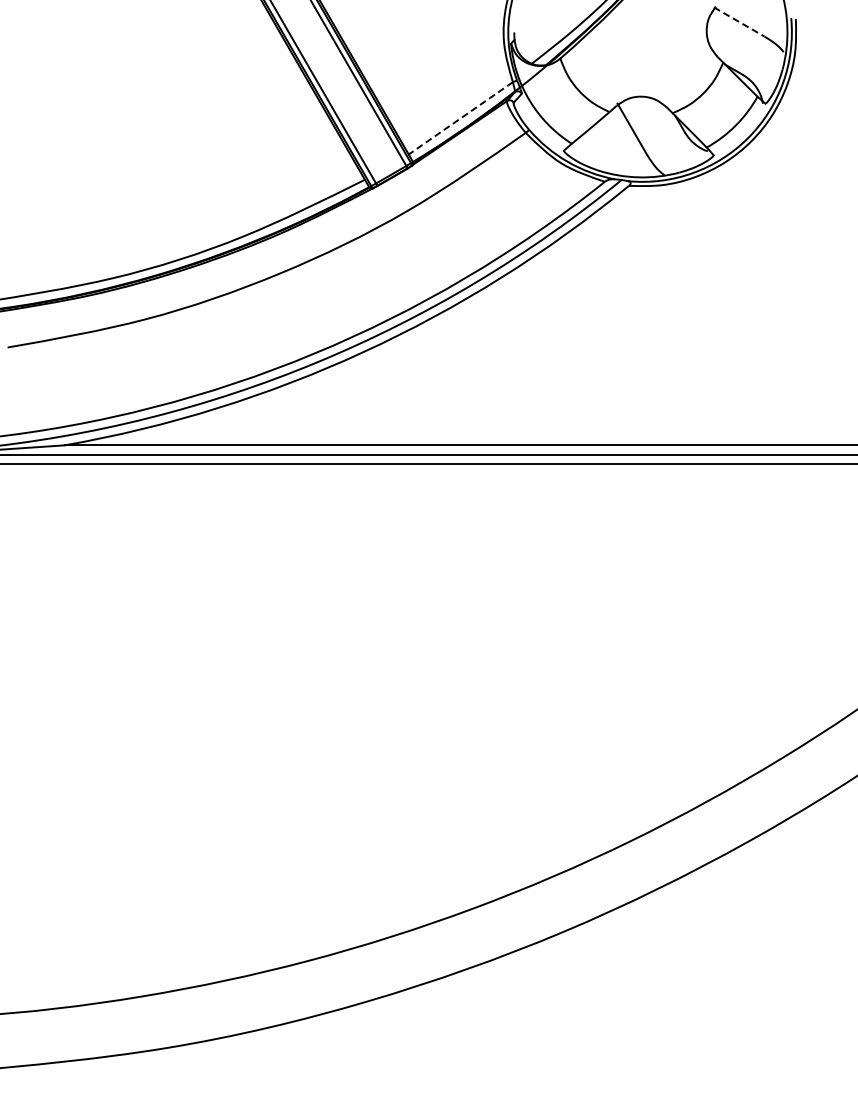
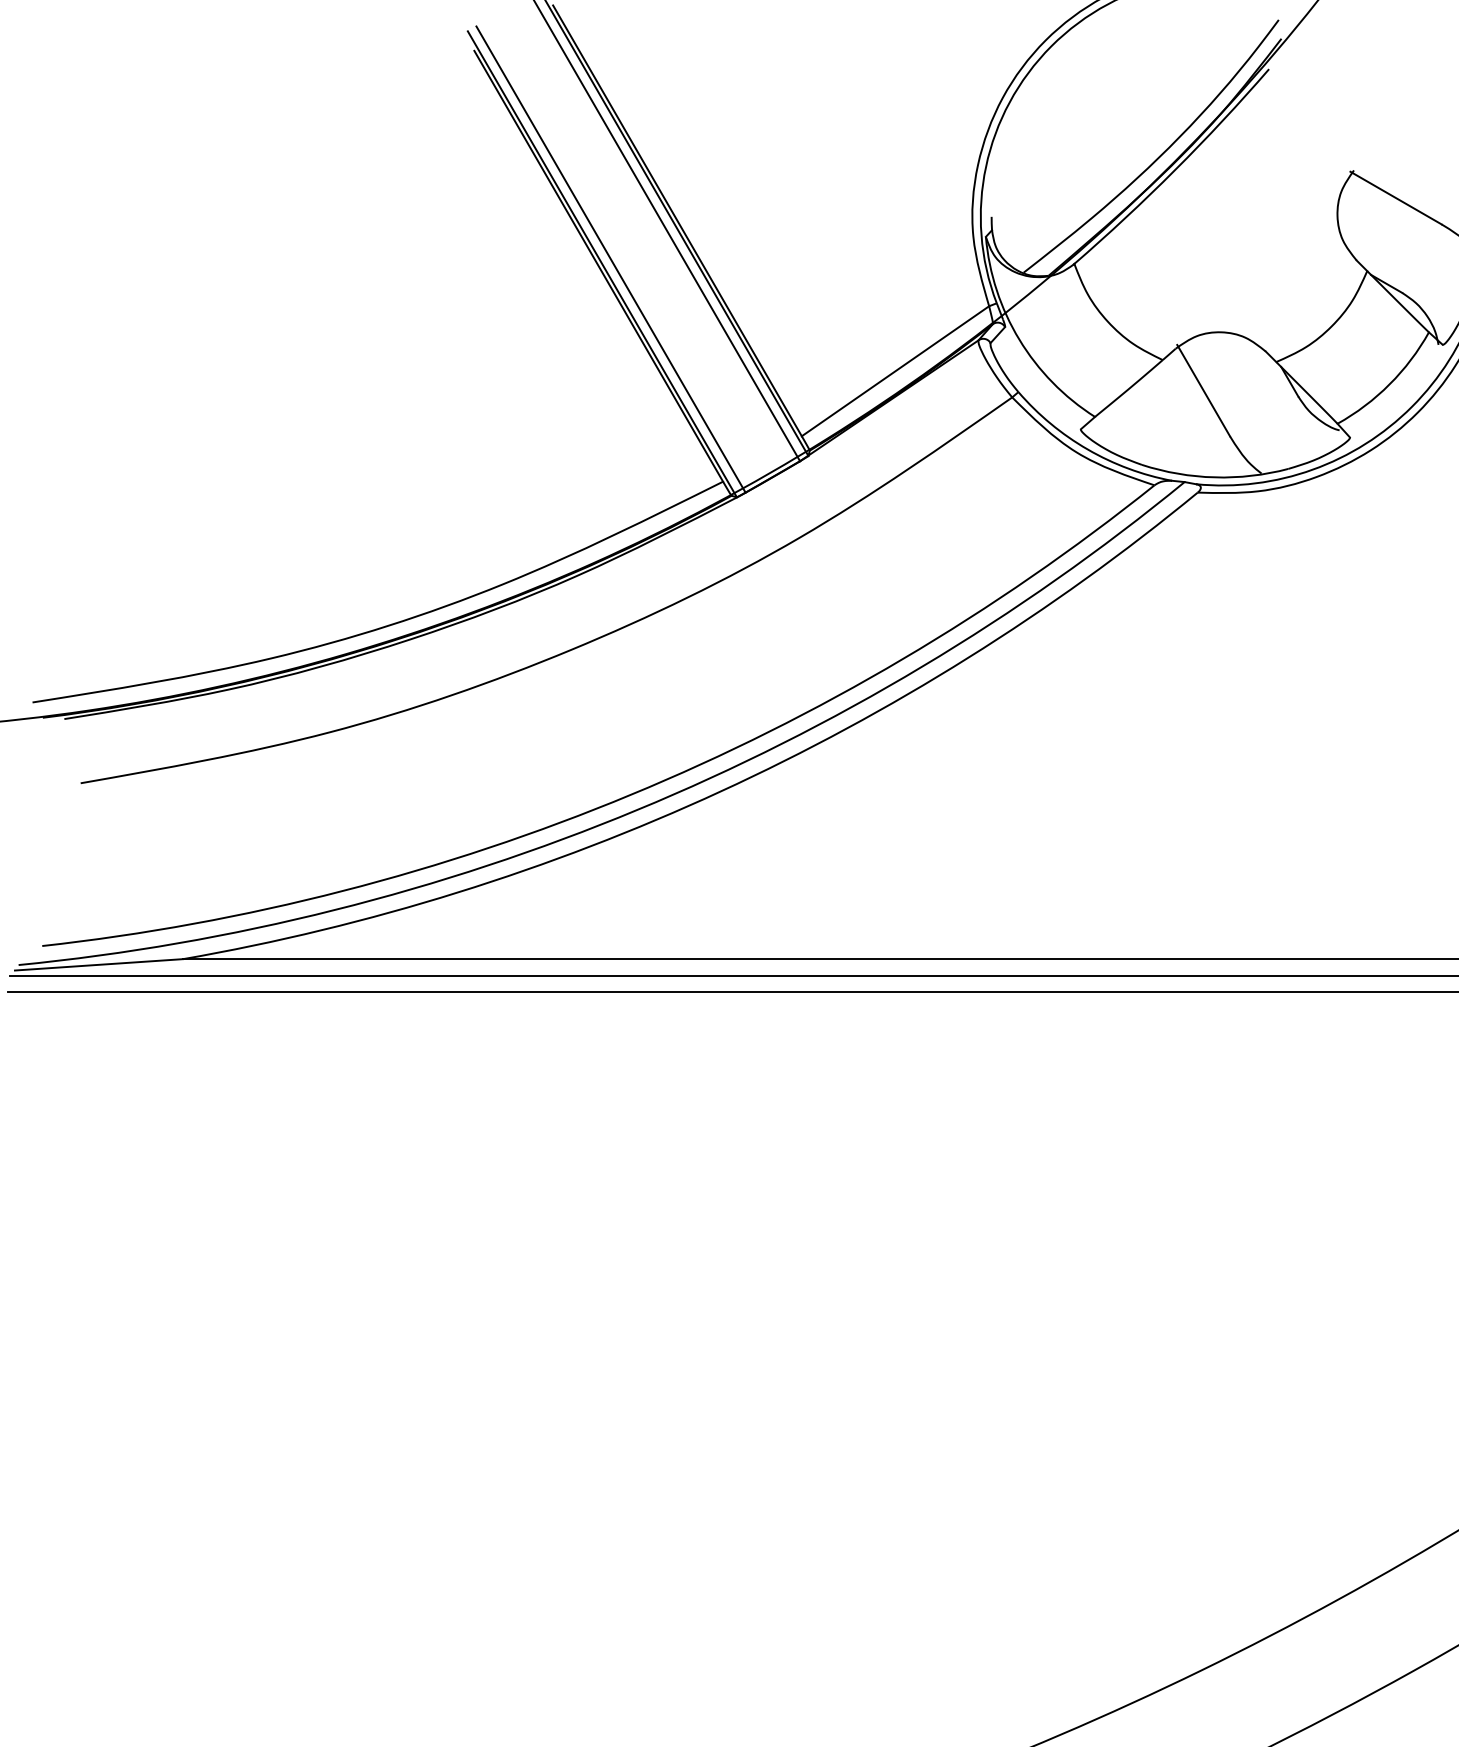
line: (739, 22) -> (1396, 198), dashed -> solid
line: (460, 118) -> (894, 371), dashed -> solid

